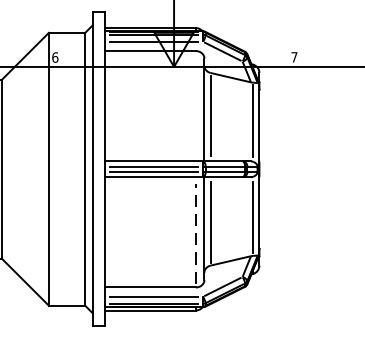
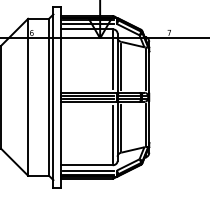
line: (195, 103) -> (112, 59), added
line: (195, 233) -> (112, 134), dashed -> solid

